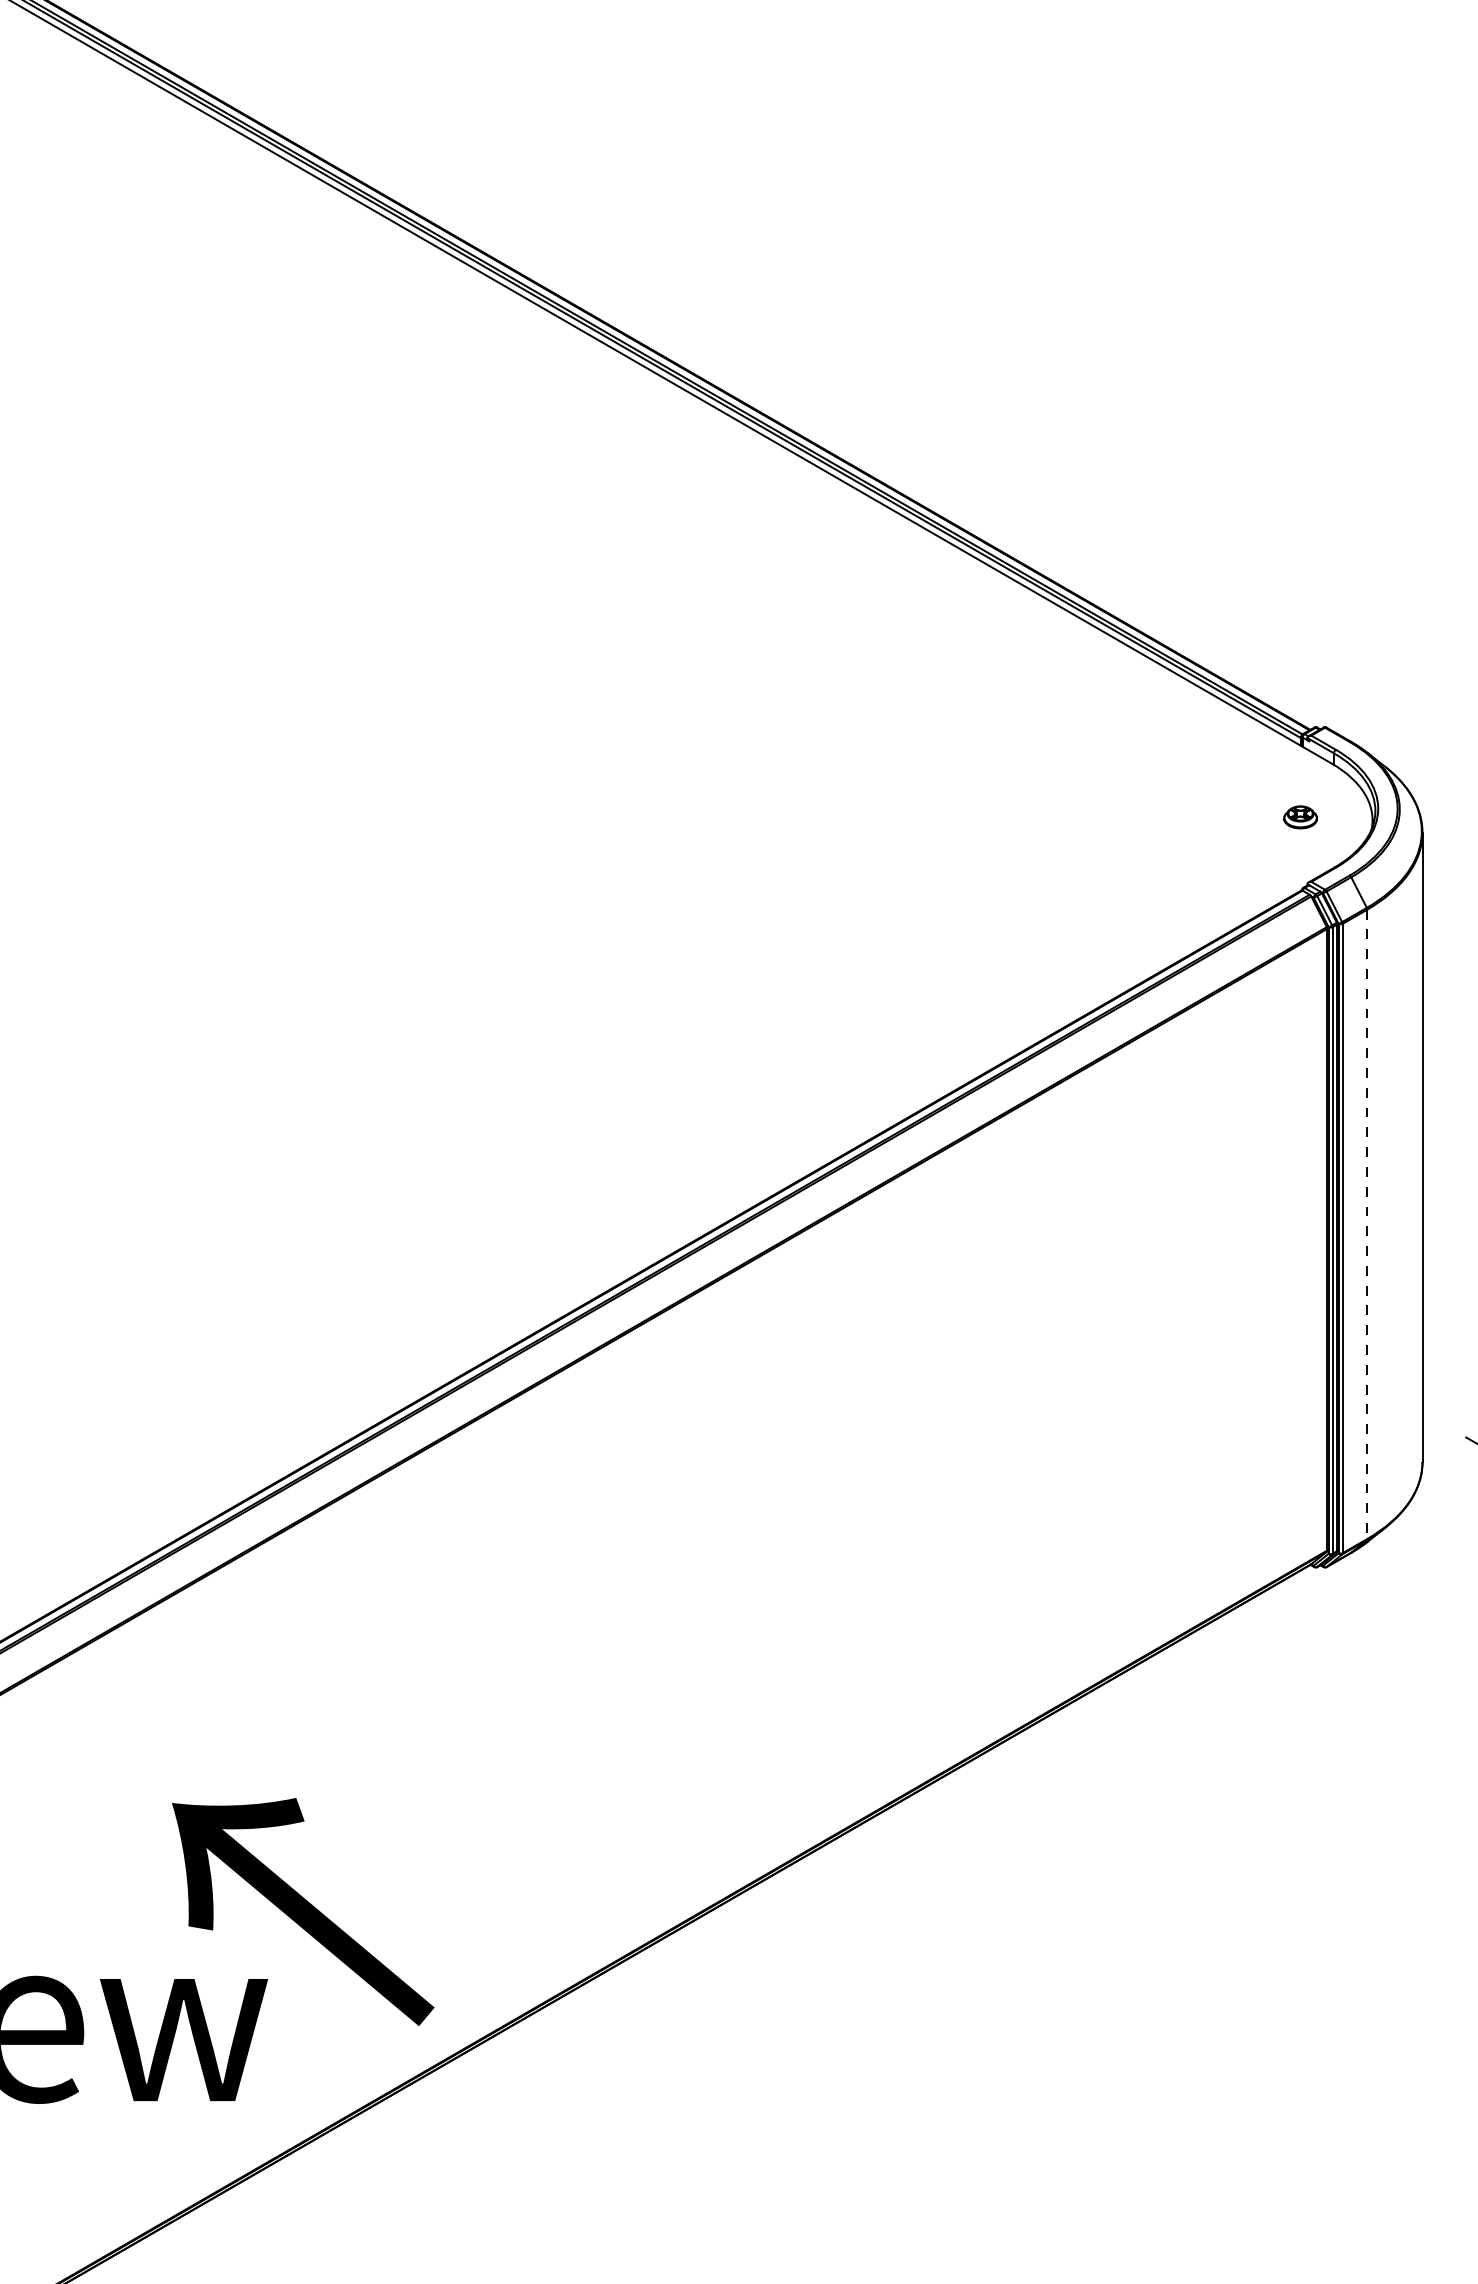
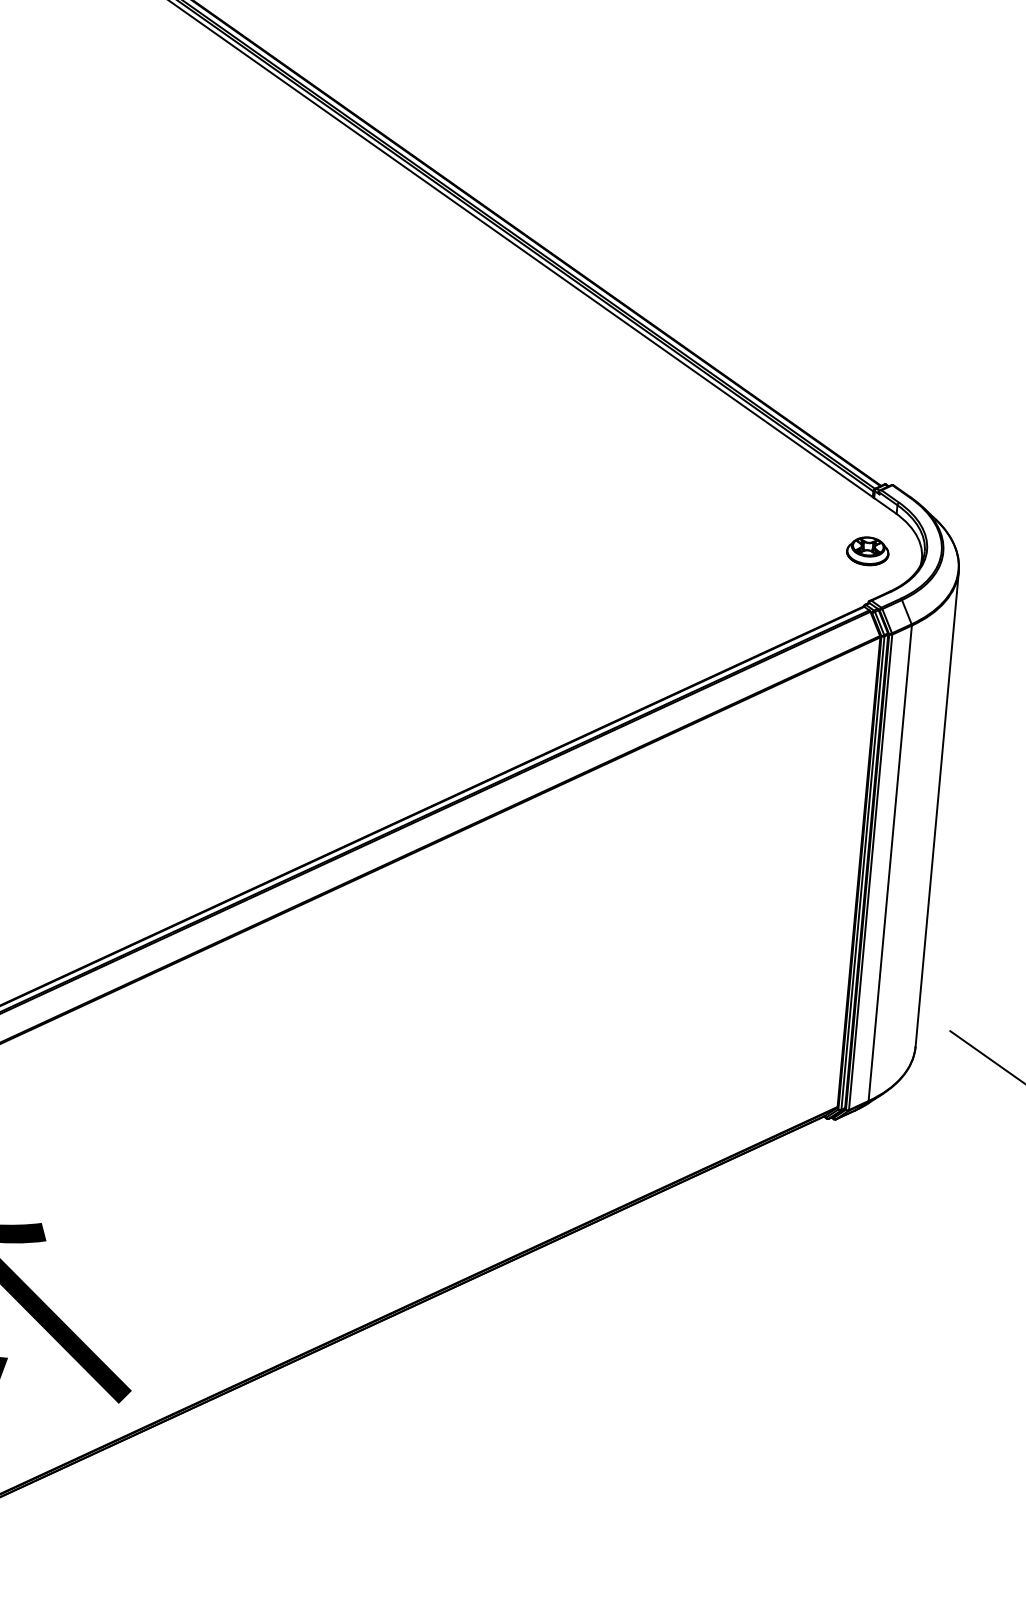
part: (1300, 817) -> (867, 551), size x1.67
line: (1367, 1224) -> (890, 863), dashed -> solid

